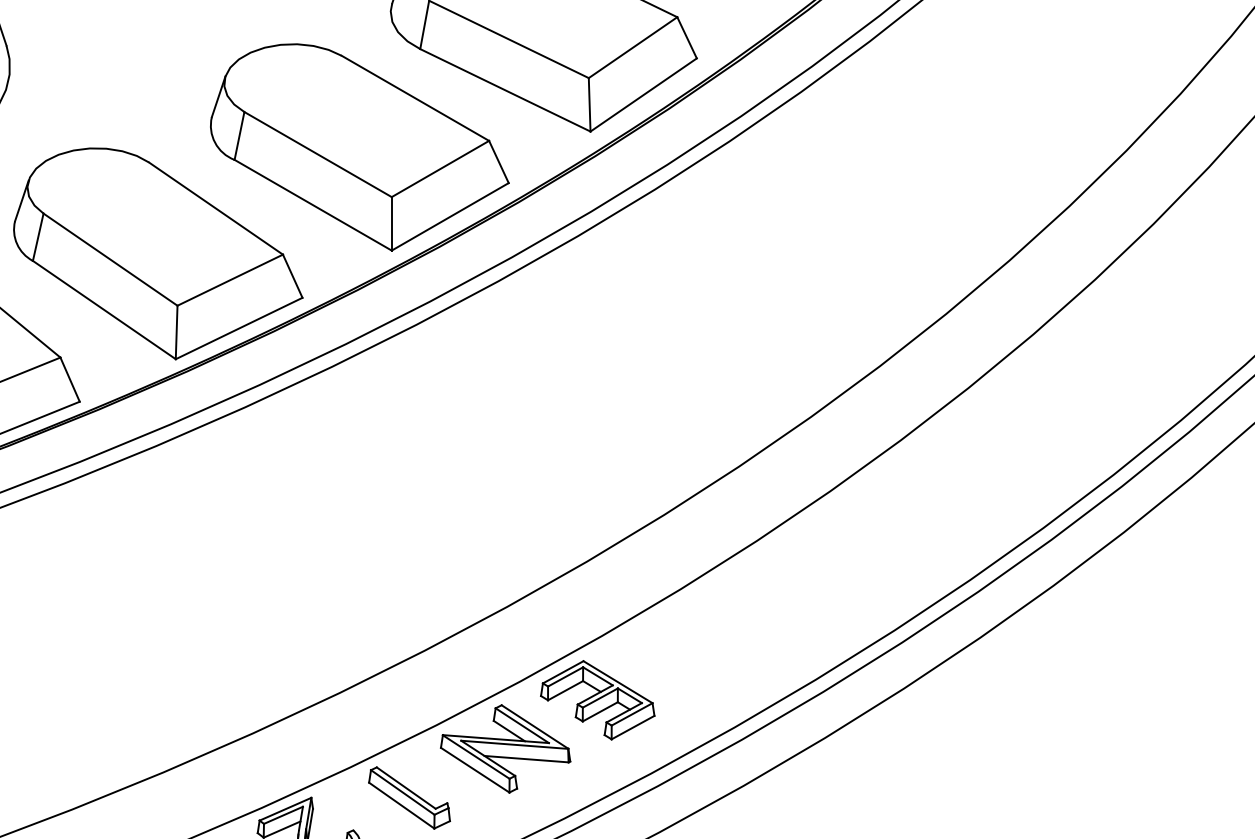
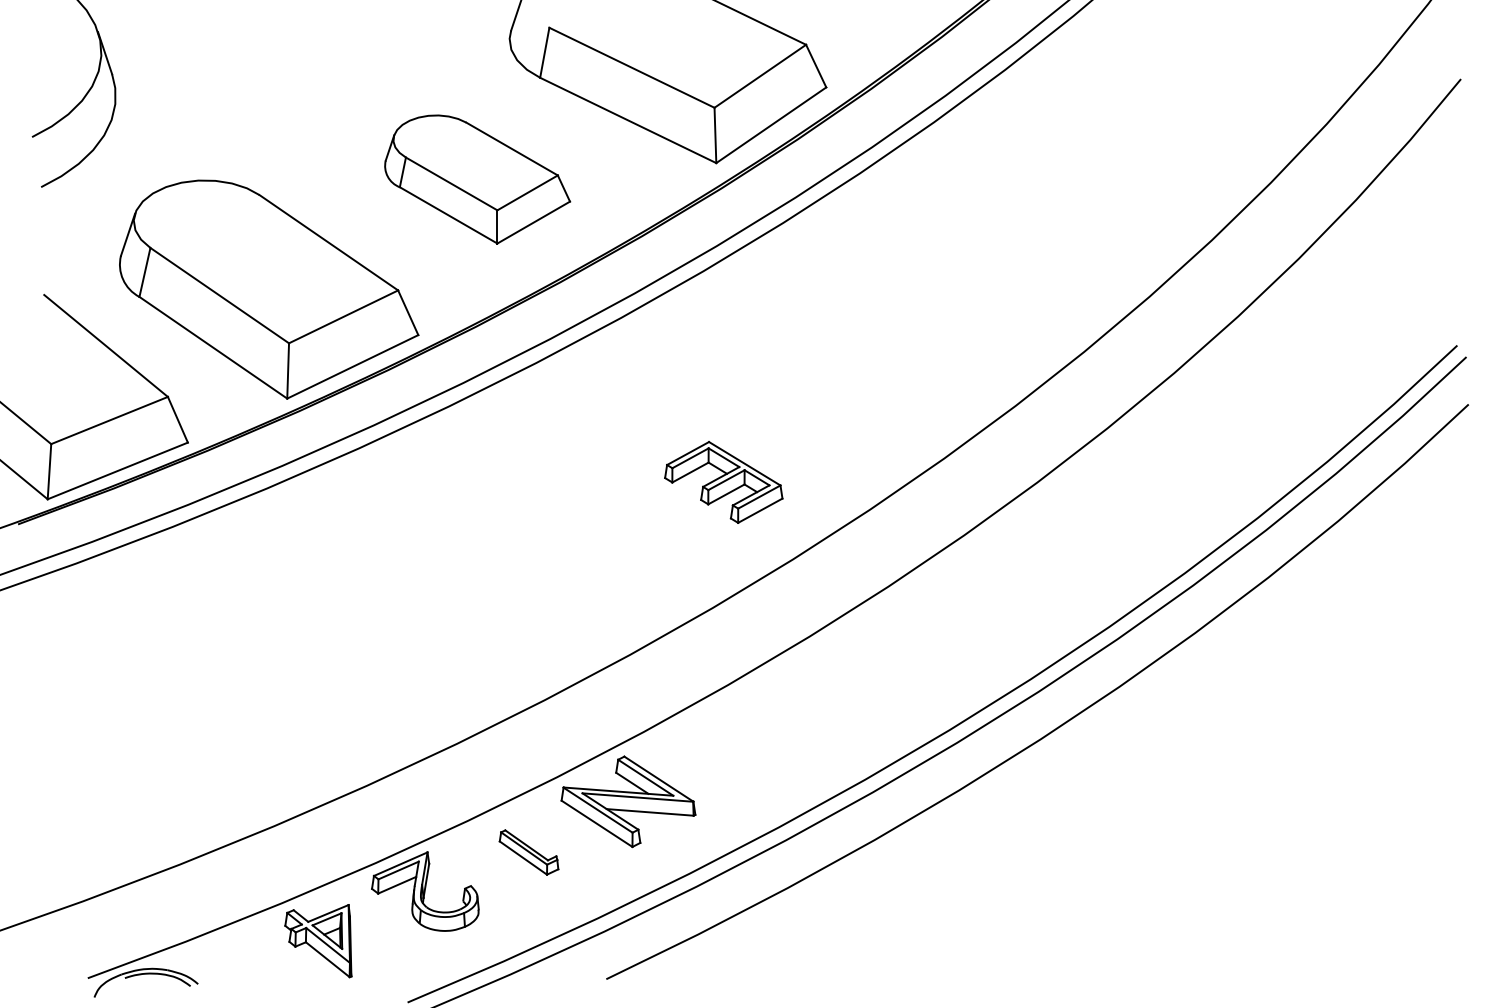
part: (359, 147) -> (477, 179), size x0.6
part: (597, 700) -> (723, 482), moved
part: (408, 797) -> (528, 852), size x0.7

